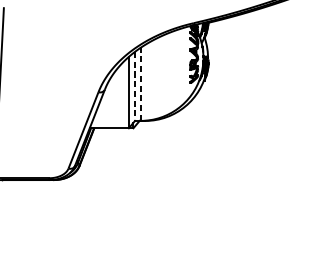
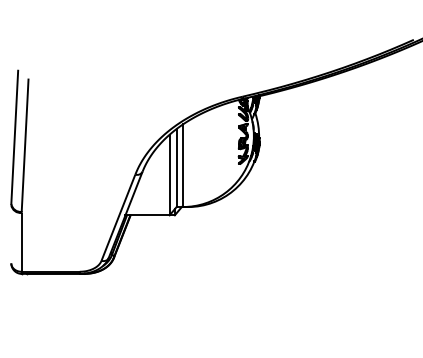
line: (141, 84) -> (183, 165), dashed -> solid
line: (134, 86) -> (176, 168), dashed -> solid

